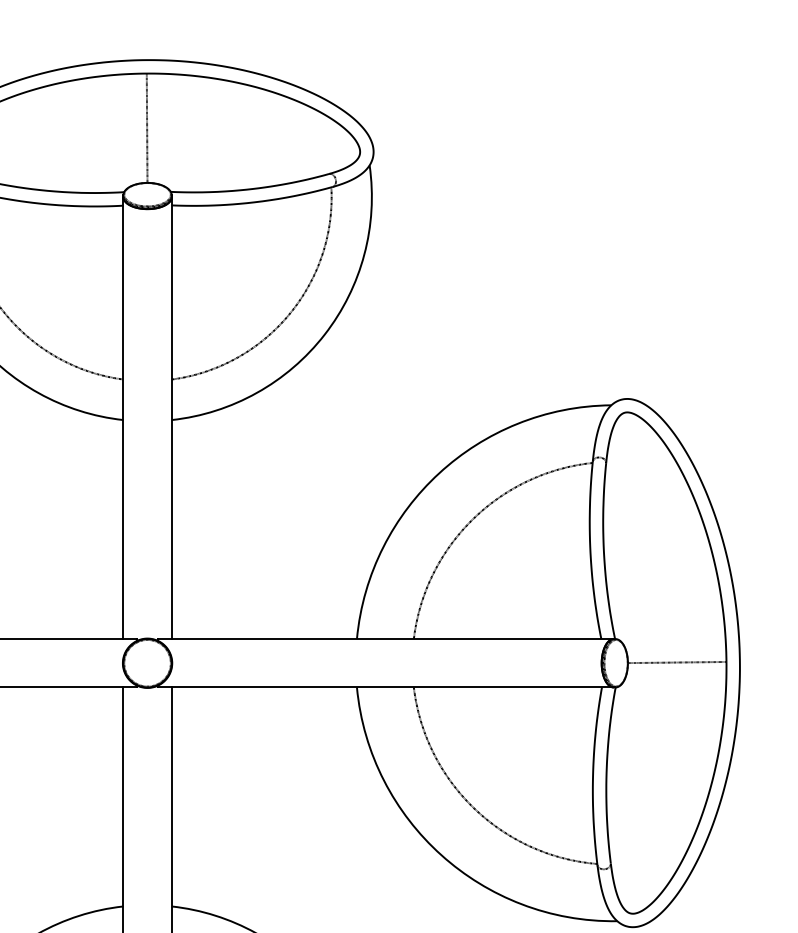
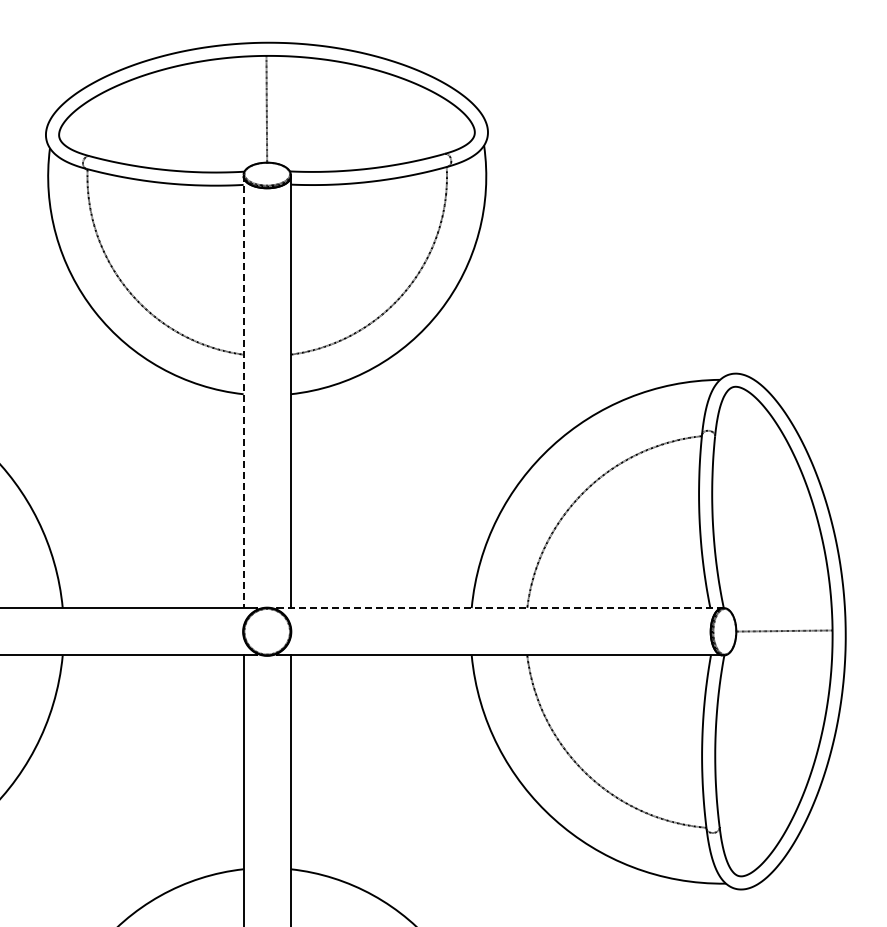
line: (123, 417) -> (243, 391), solid -> dashed
line: (386, 639) -> (500, 608), solid -> dashed

